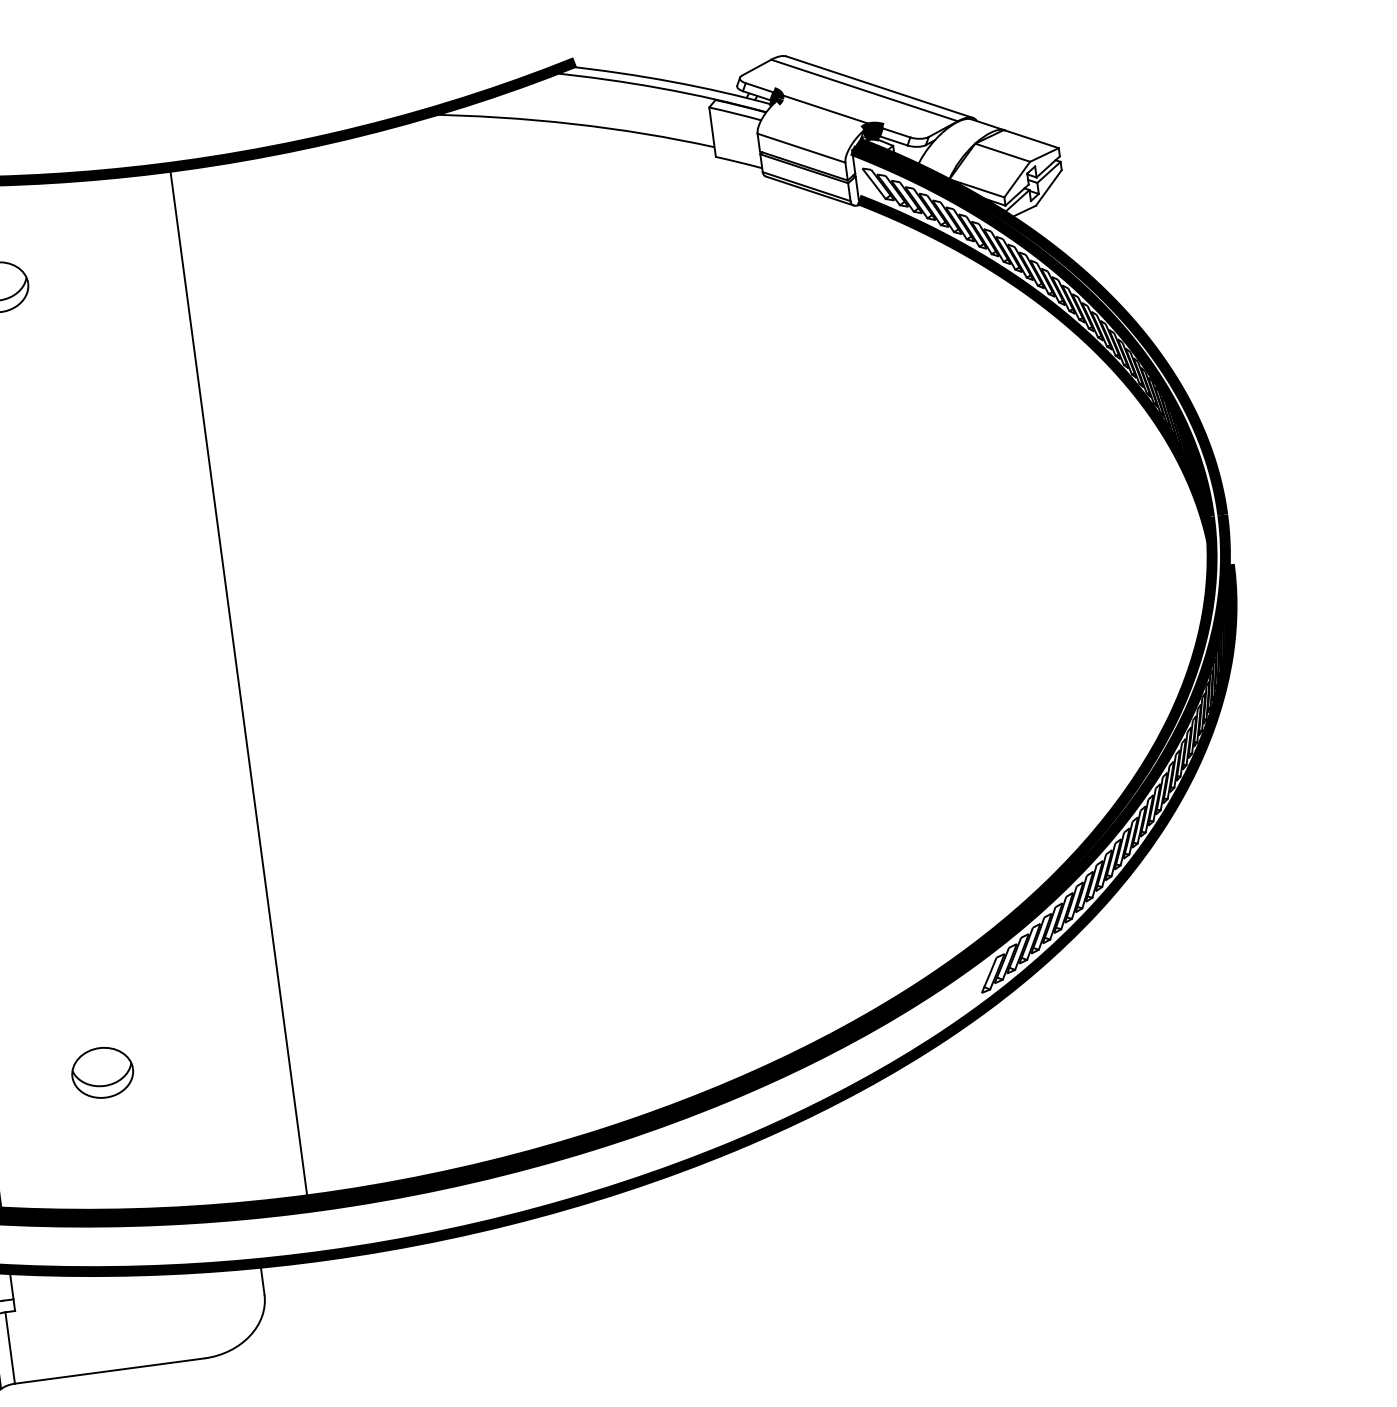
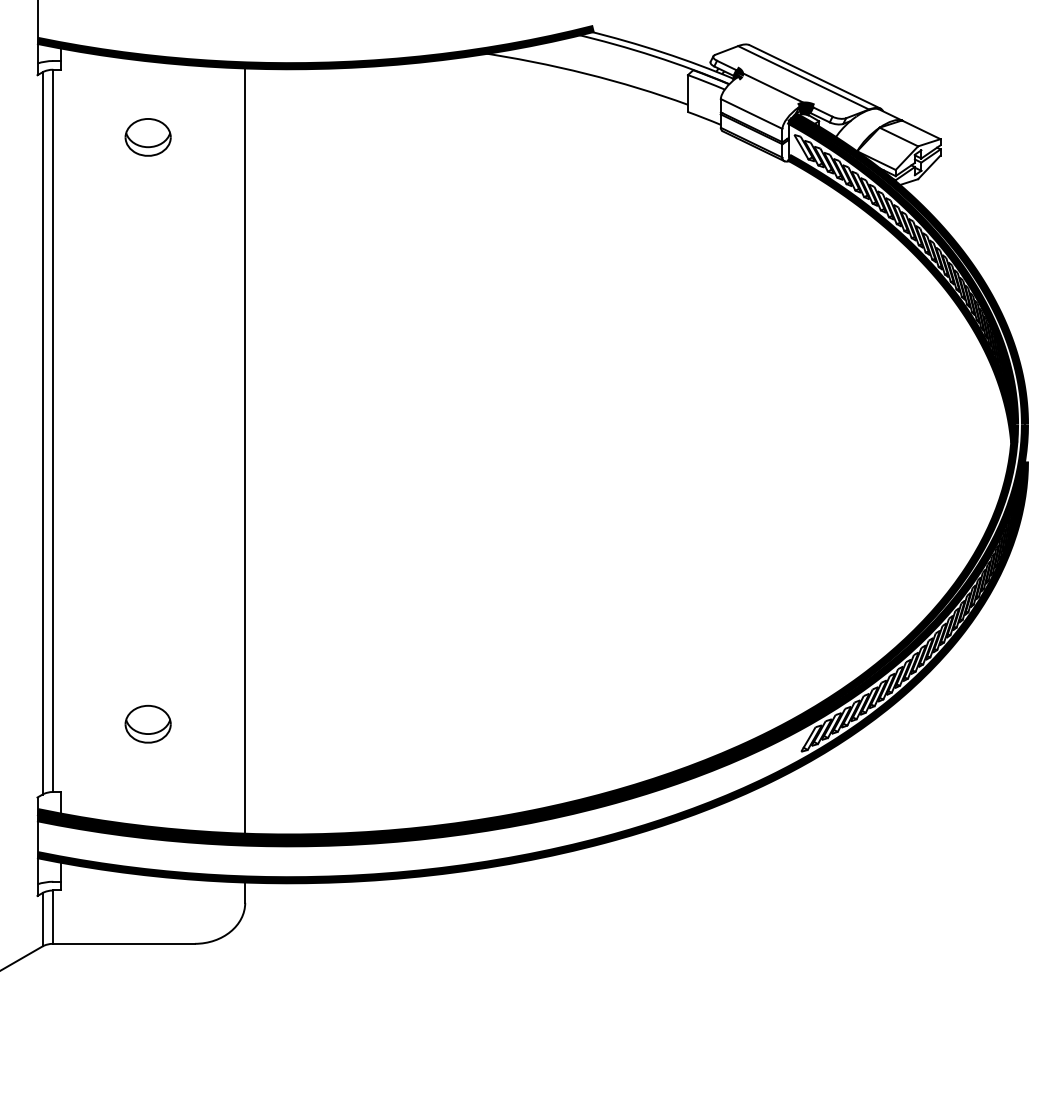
line: (238, 681) -> (245, 450), moved

